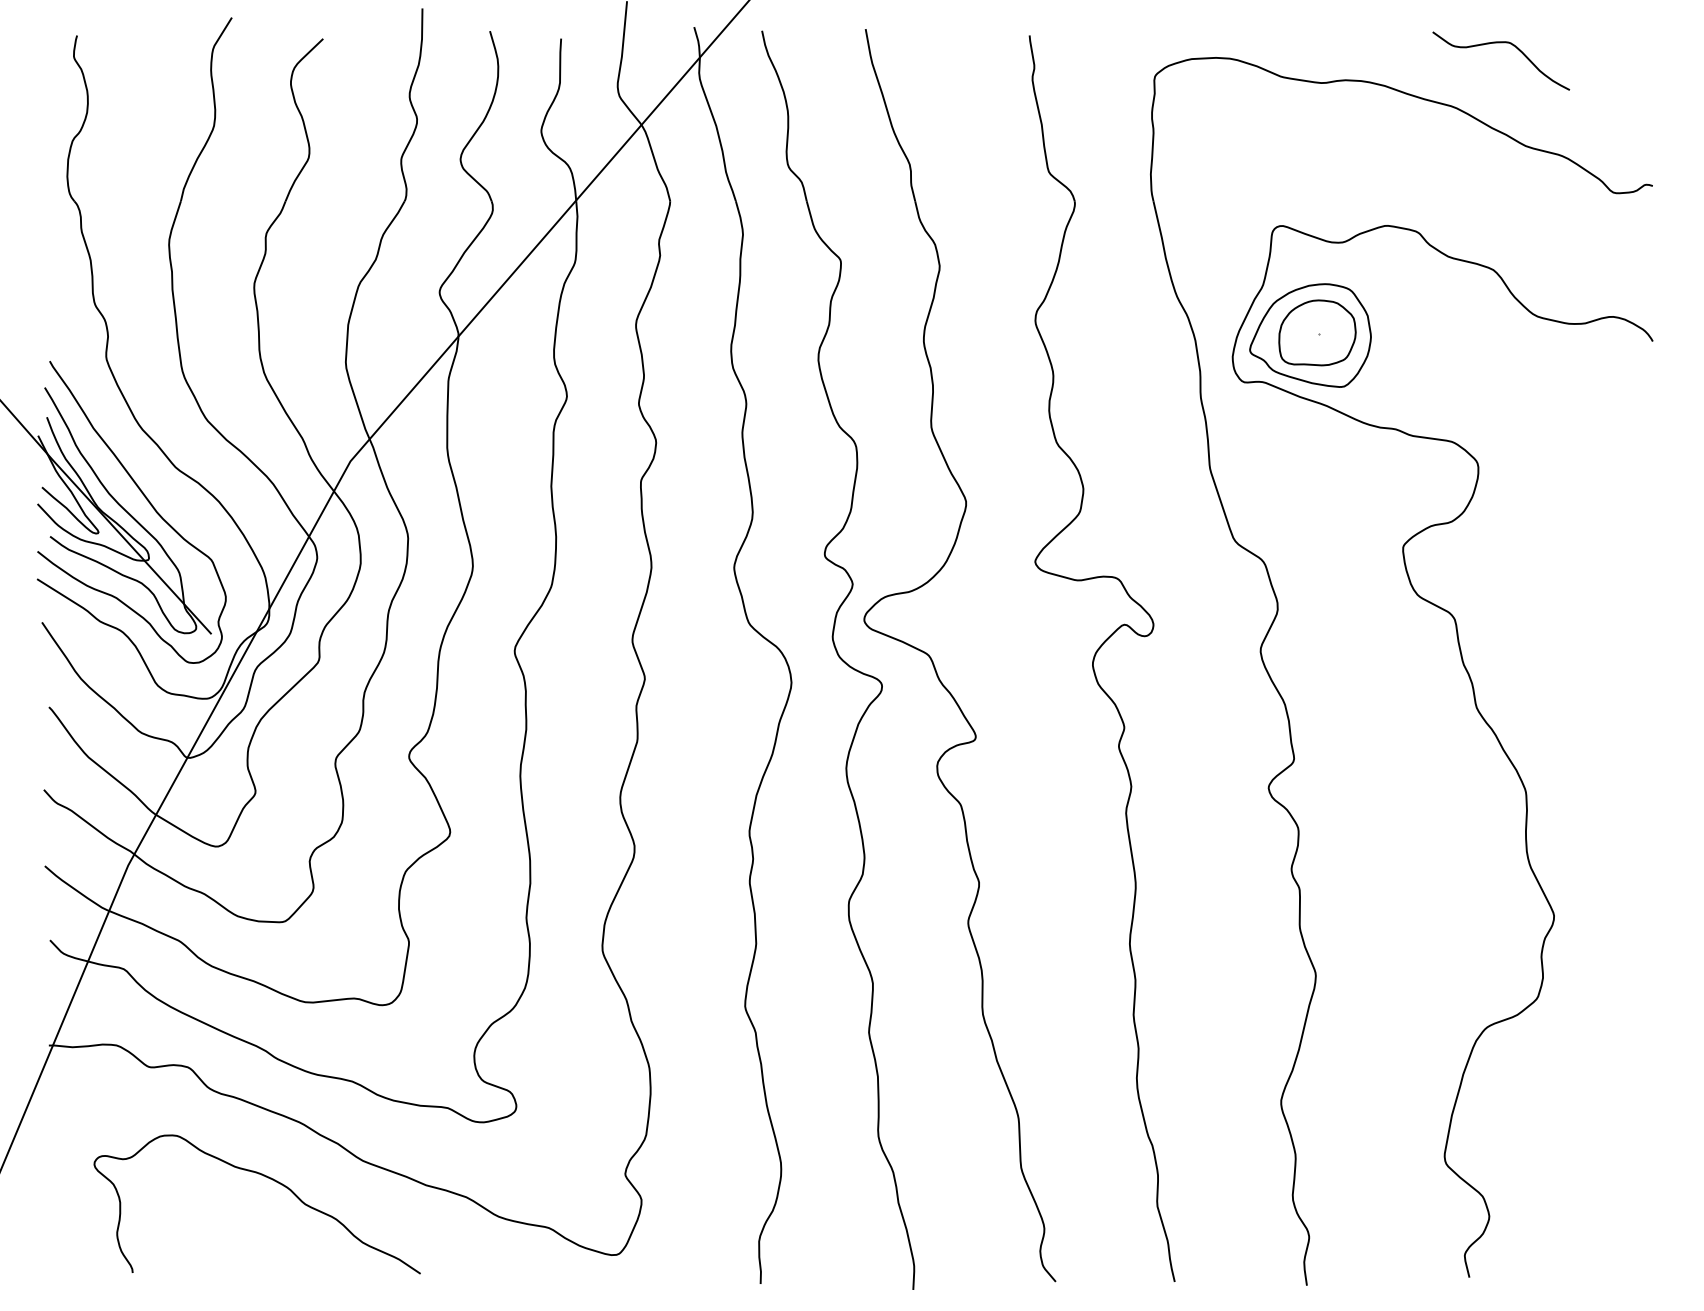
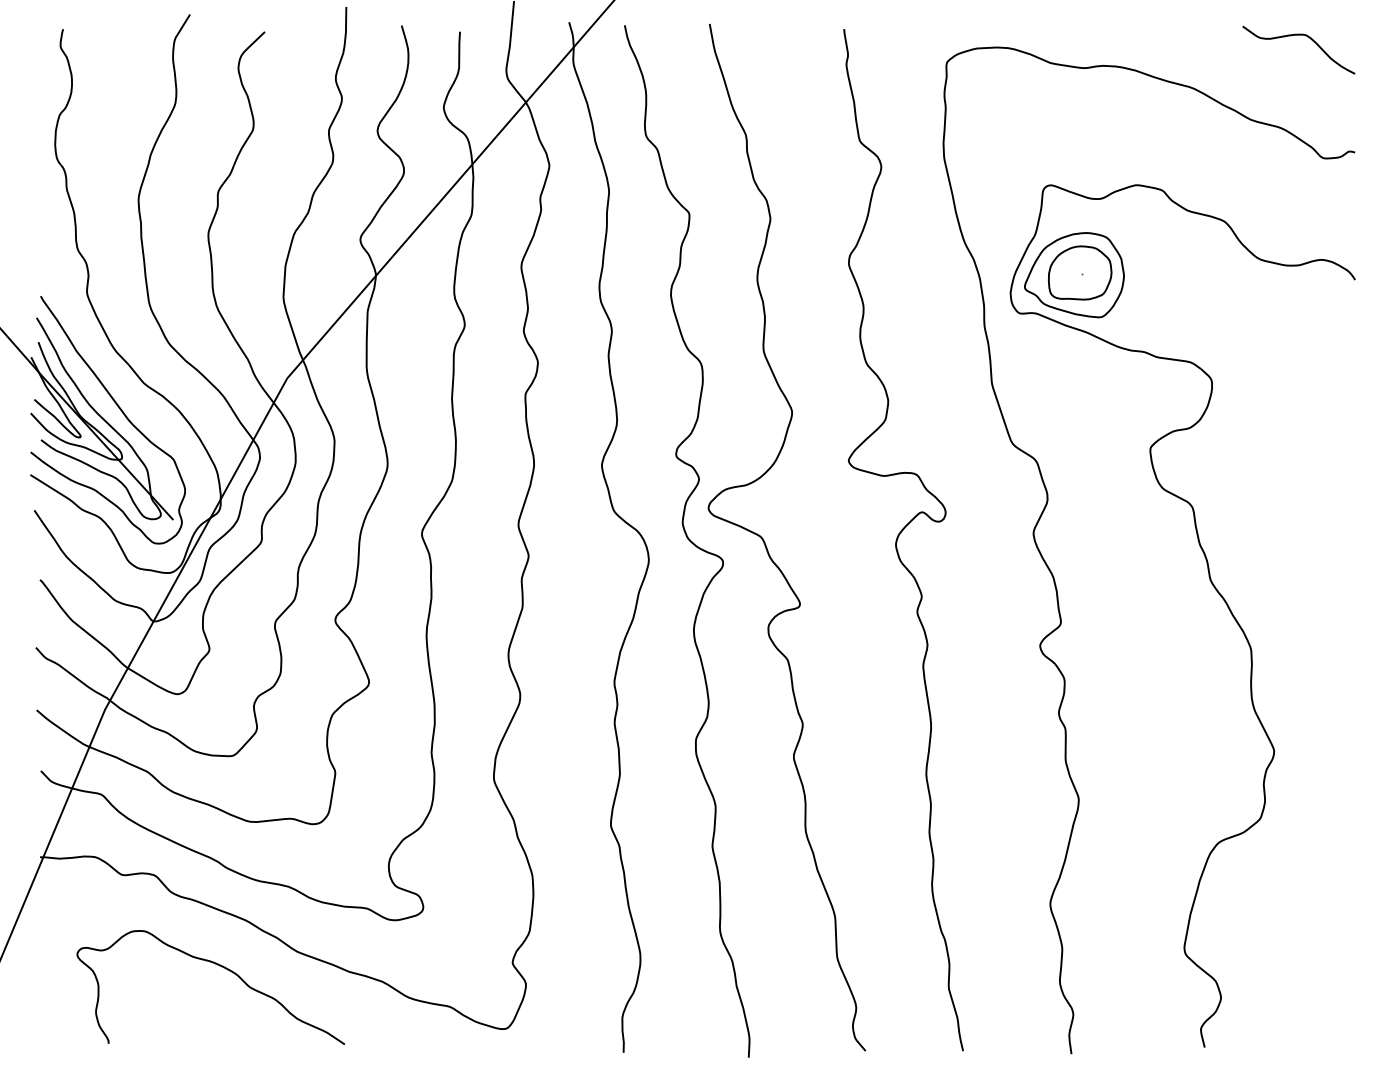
curve: (1501, 43) -> (1299, 35), moved

